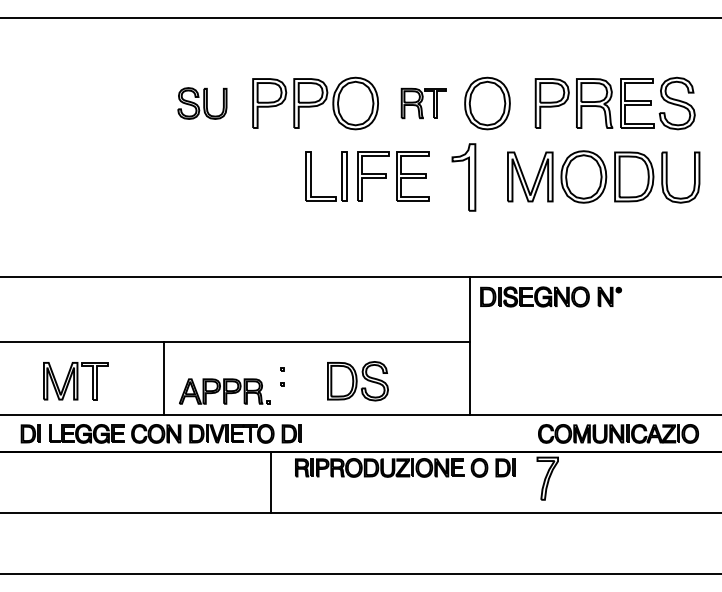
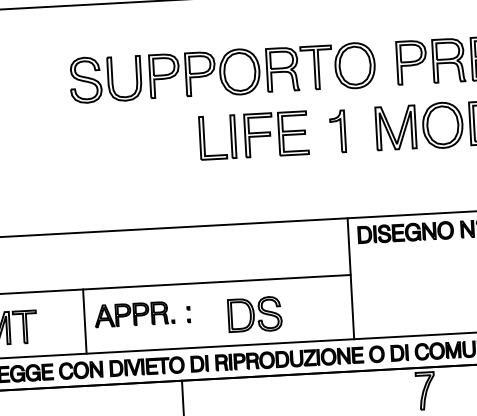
part: (202, 103) -> (105, 79), size x1.67
part: (423, 103) -> (299, 68), size x1.67
part: (463, 177) -> (337, 131), size x0.71
part: (224, 391) -> (134, 314), moved
part: (405, 467) -> (312, 357), moved

